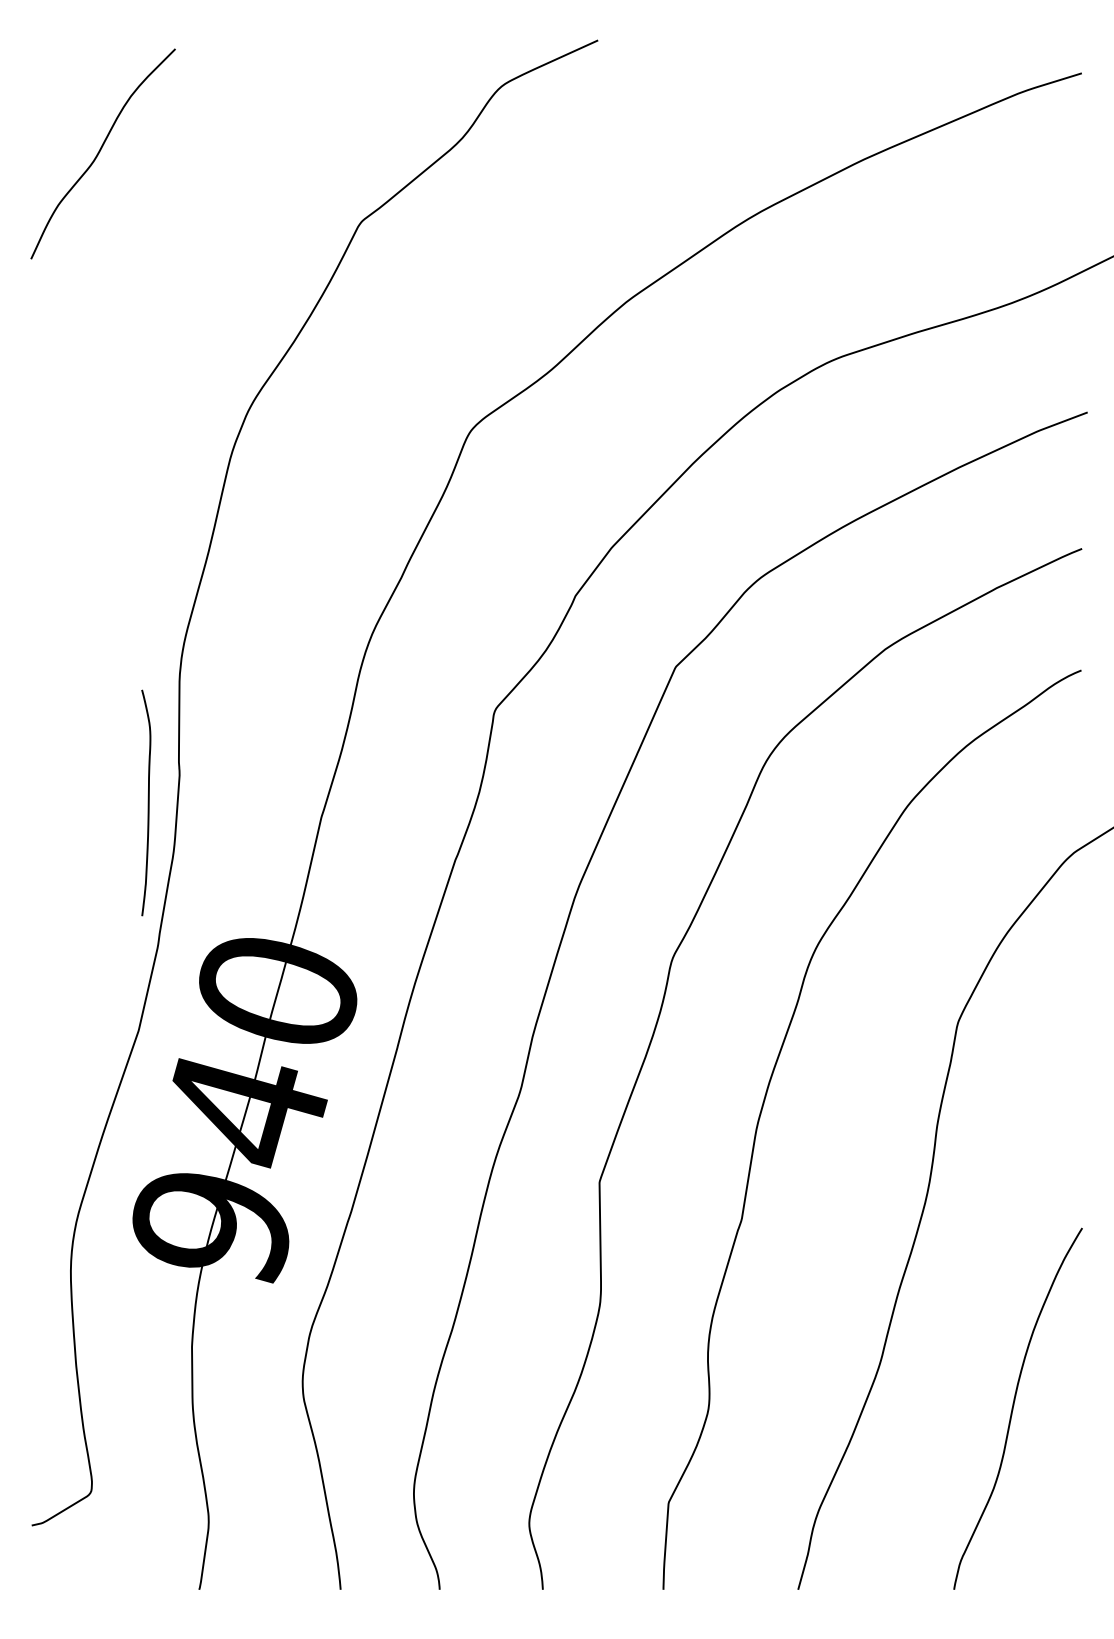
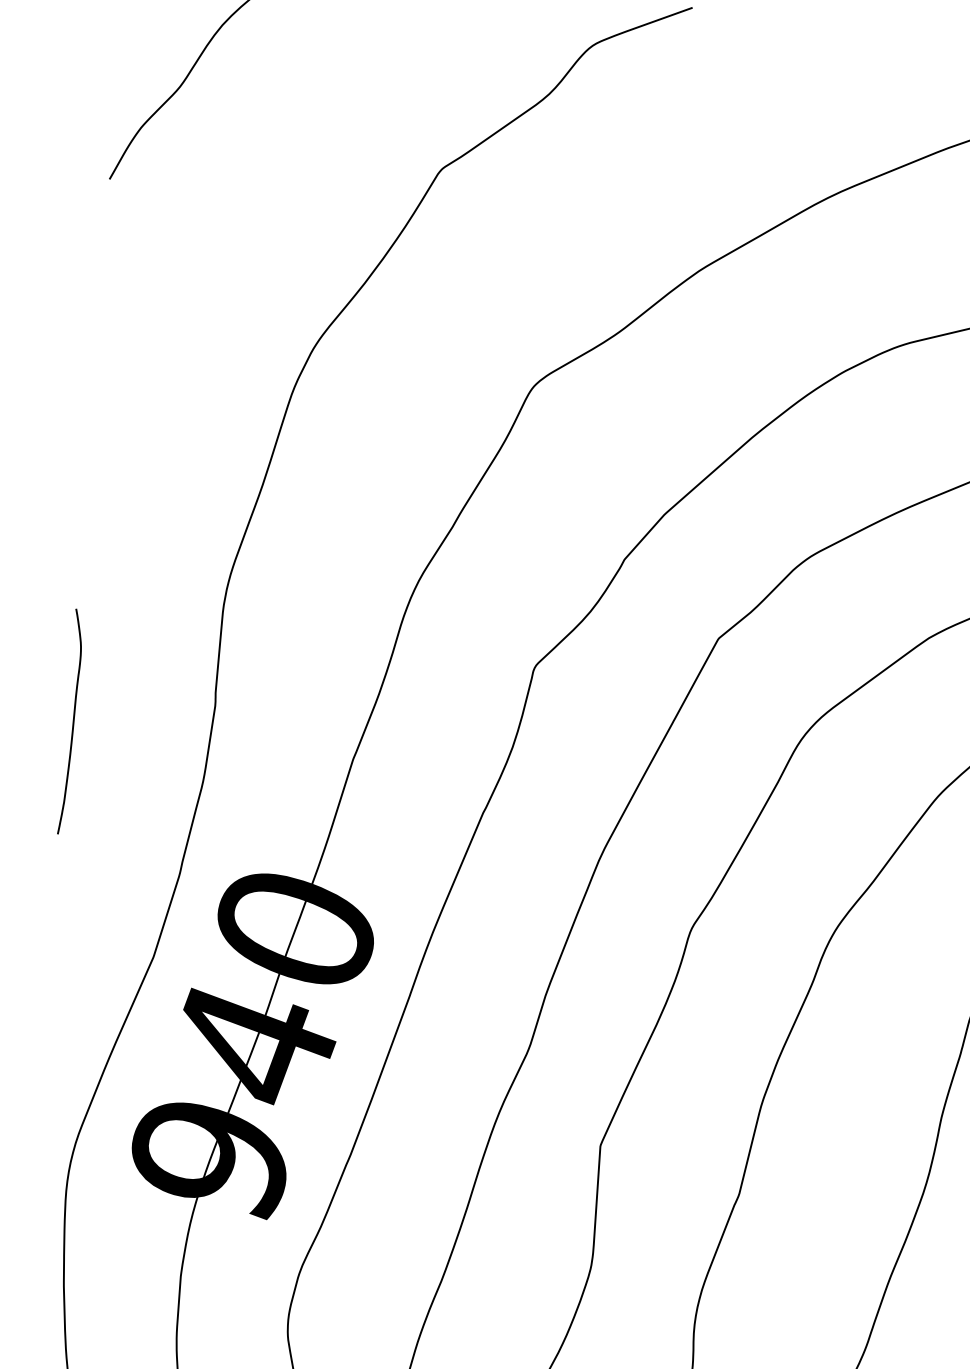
curve: (147, 802) -> (72, 721), moved

